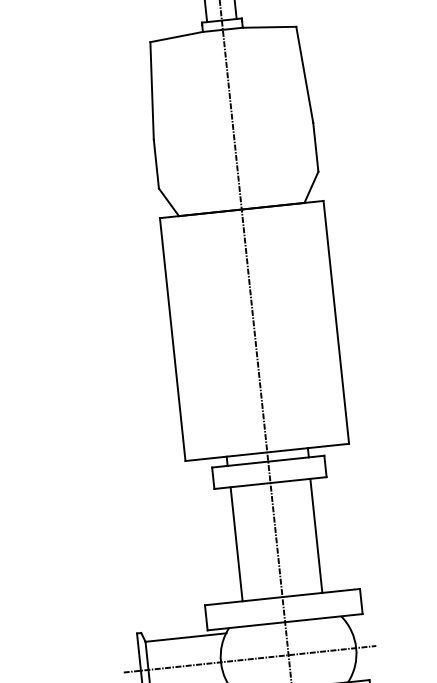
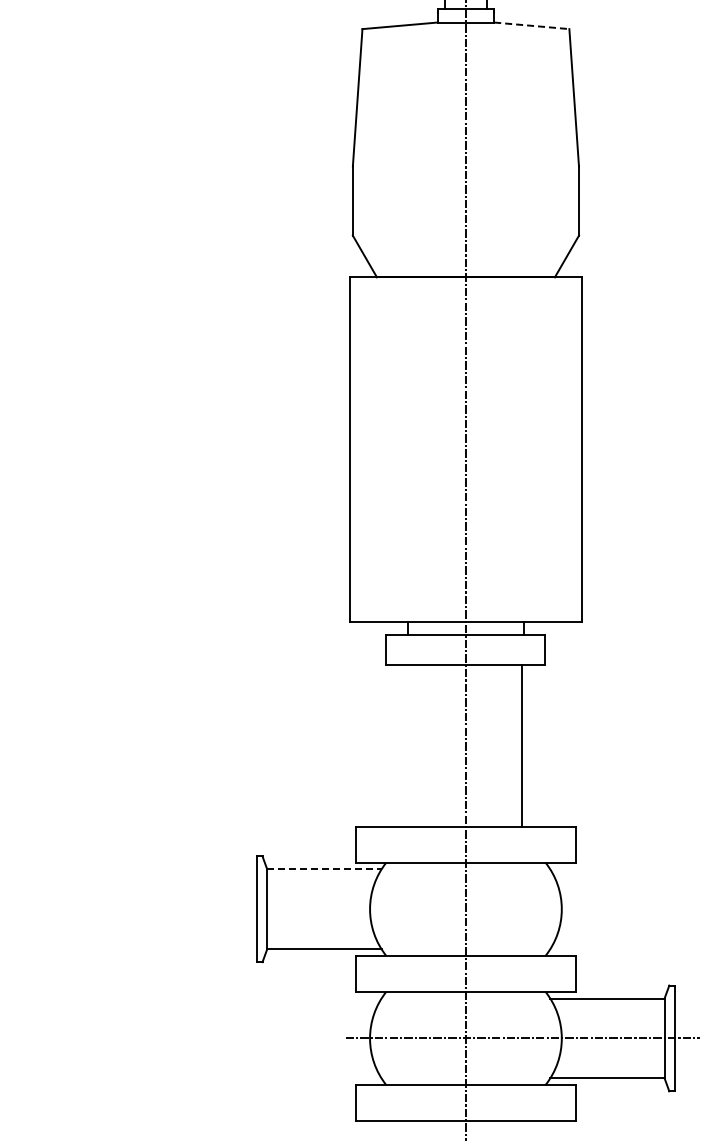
line: (269, 27) -> (531, 25), solid -> dashed
line: (236, 543) -> (409, 745), removed
line: (186, 637) -> (325, 869), solid -> dashed
line: (250, 659) -> (411, 909), removed

